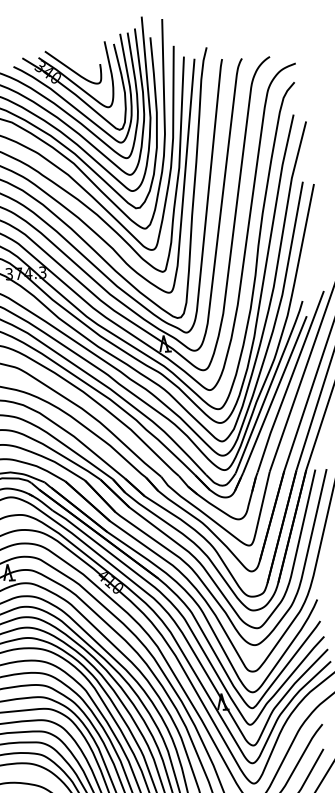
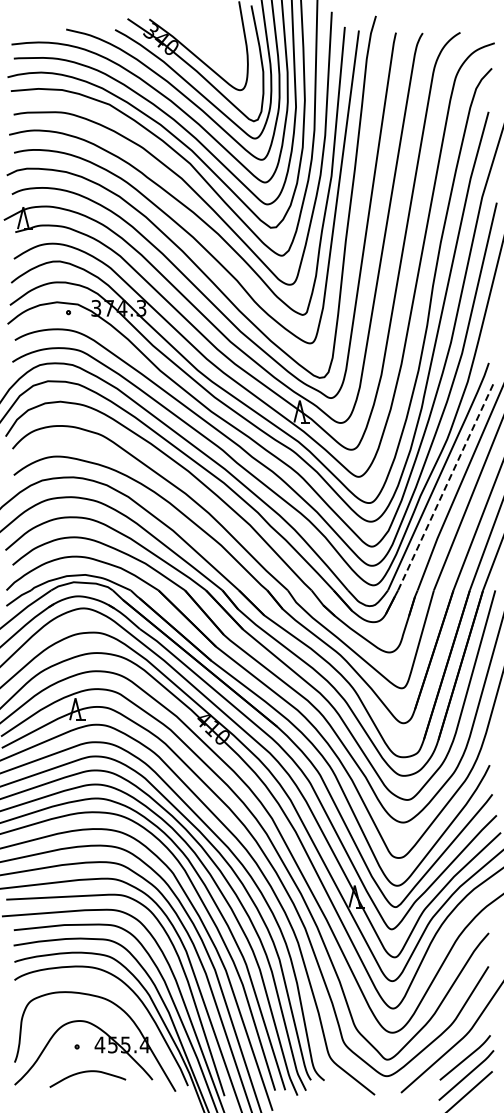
curve: (71, 69) -> (193, 36), removed
line: (274, 394) -> (445, 487), solid -> dashed

